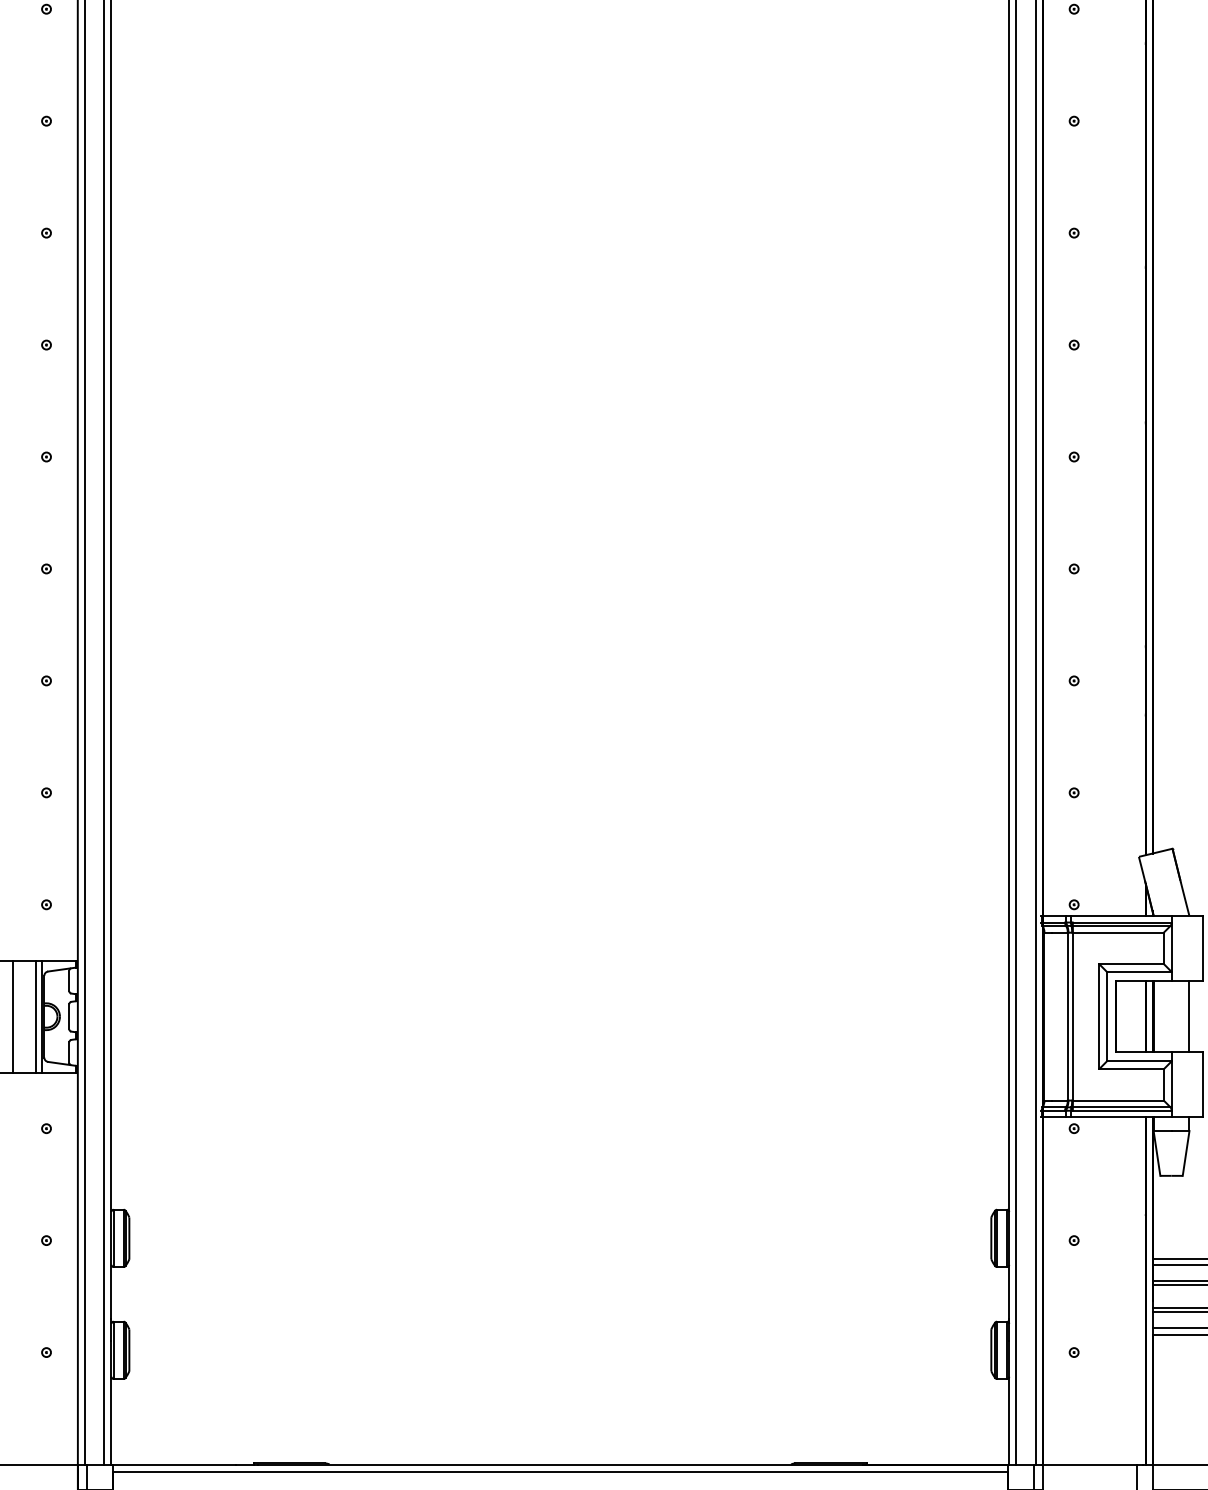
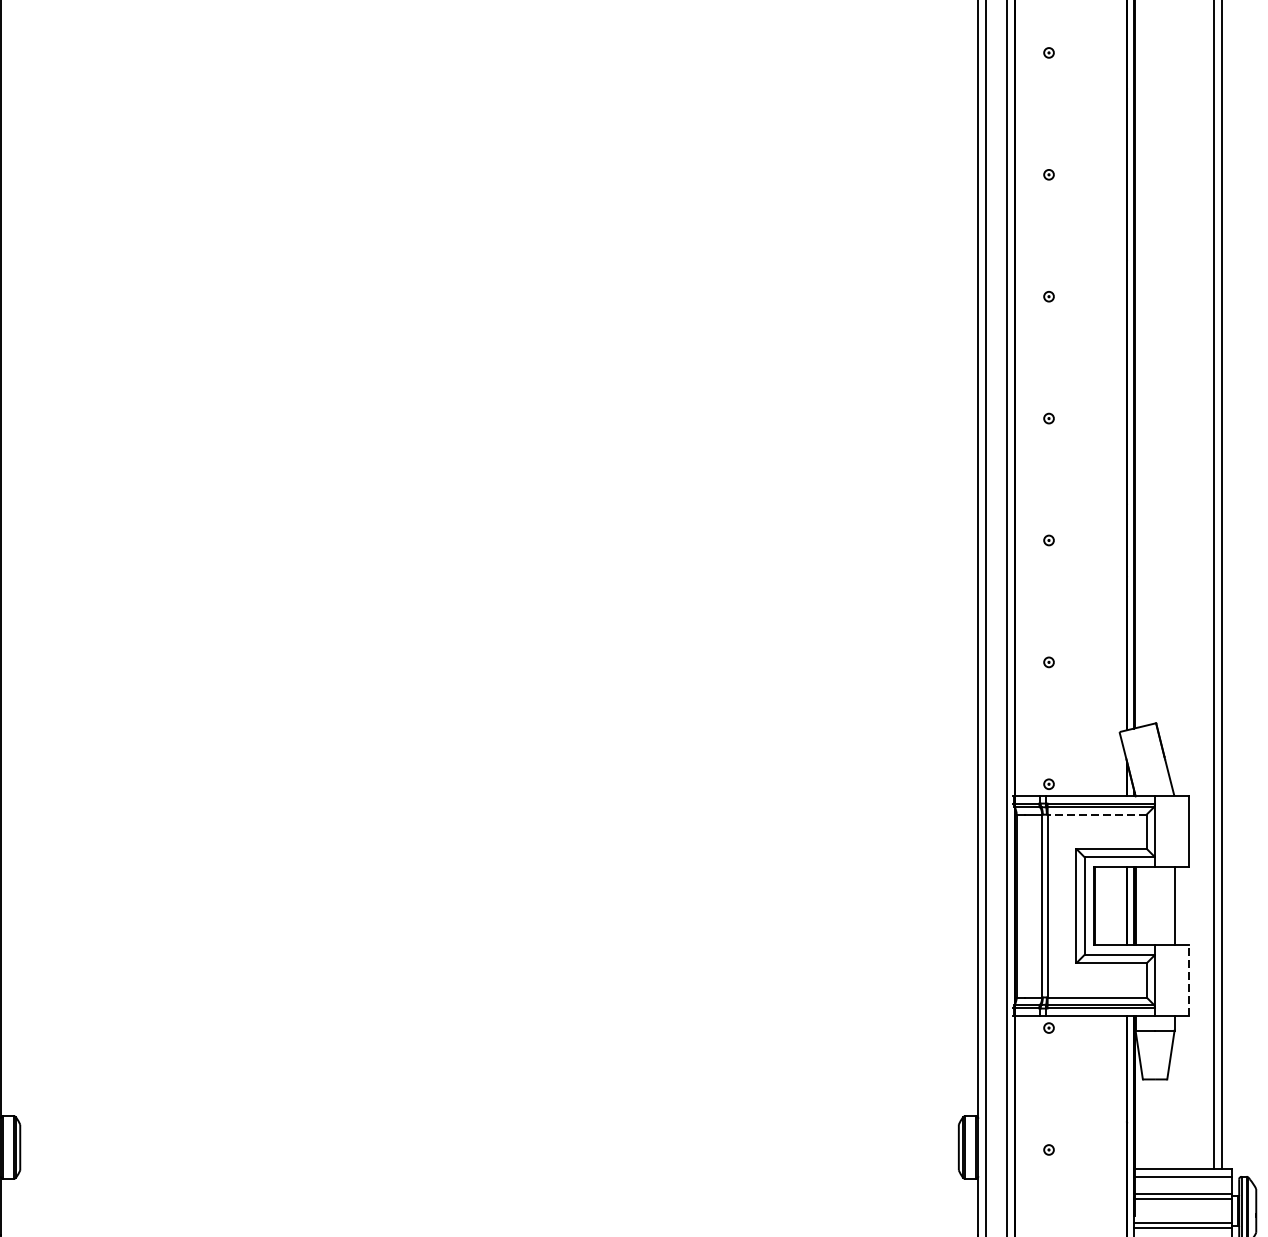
line: (1117, 932) -> (1096, 814), solid -> dashed
line: (1202, 1084) -> (1188, 979), solid -> dashed

